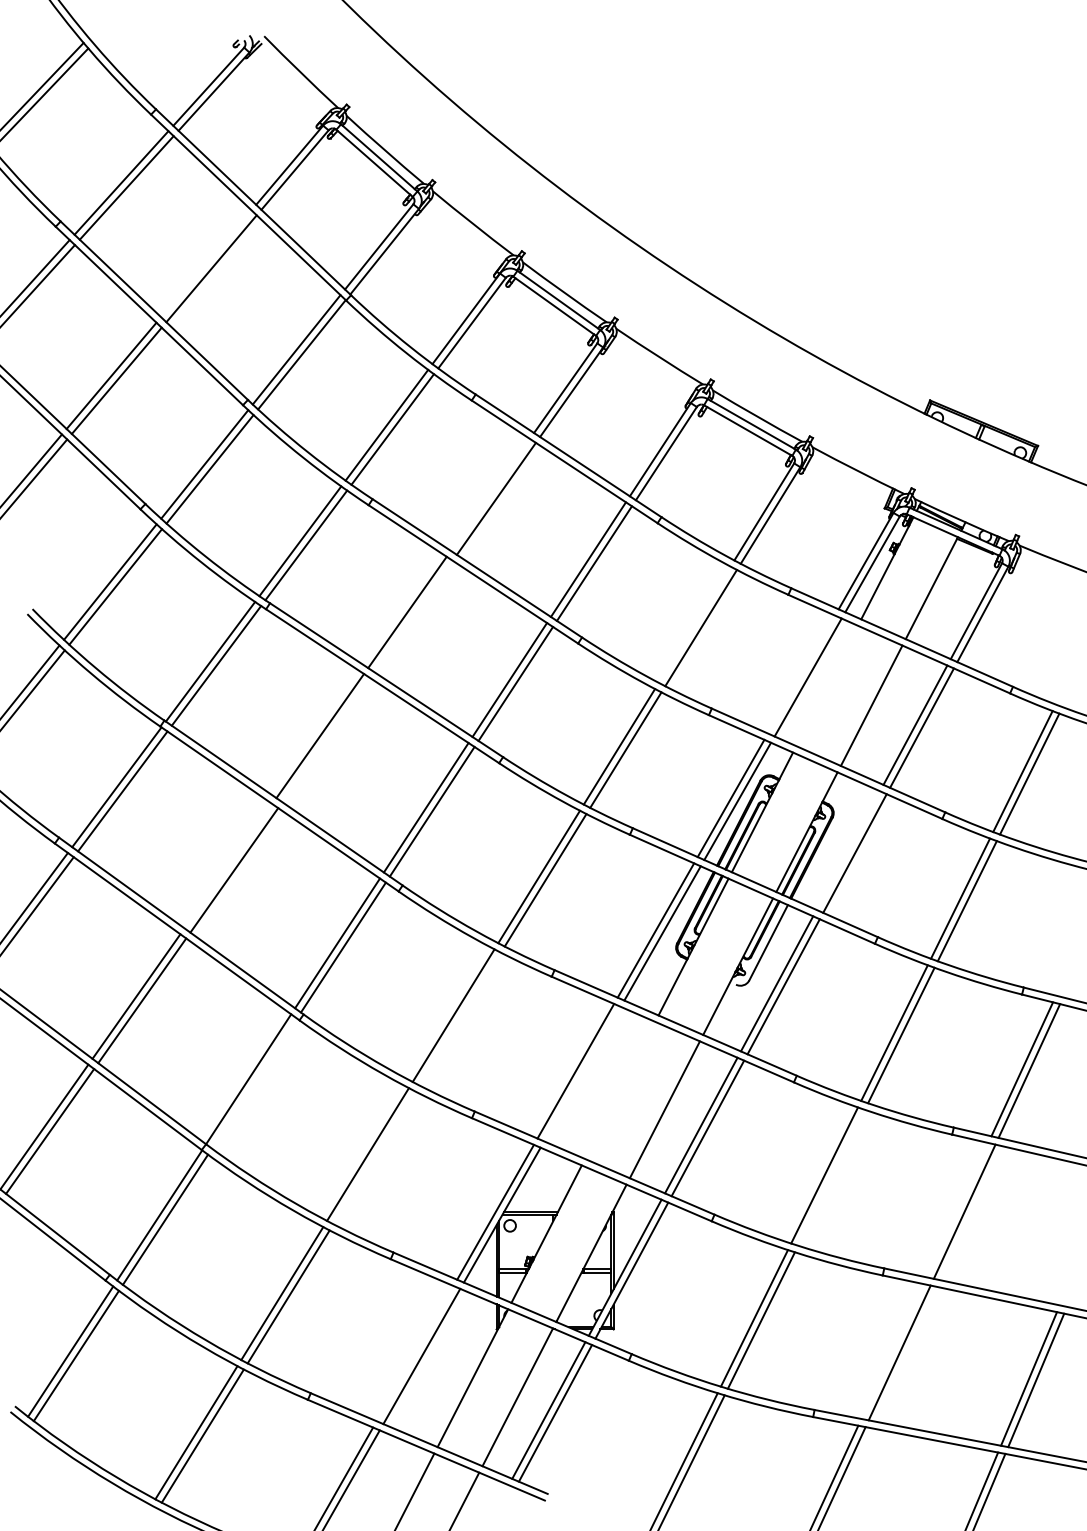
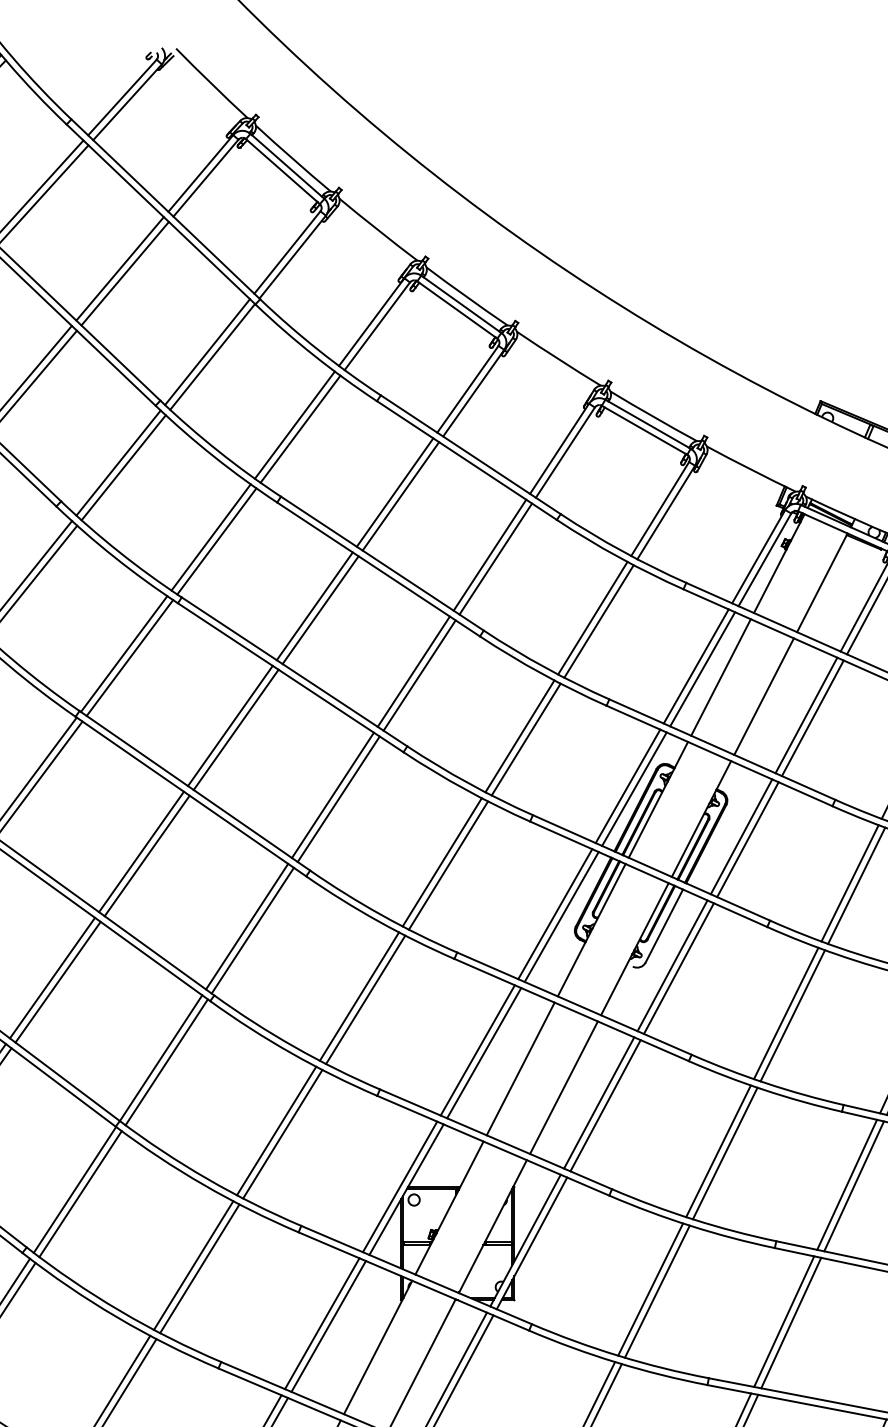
line: (206, 263) -> (120, 268), added
line: (489, 494) -> (394, 492), added
line: (413, 616) -> (320, 610), added
line: (694, 624) -> (592, 617), added
line: (801, 674) -> (696, 666), added
line: (826, 685) -> (720, 677), added
line: (326, 739) -> (236, 729), added
line: (848, 850) -> (741, 836), added
line: (228, 866) -> (141, 852), added
line: (459, 1018) -> (365, 999), added
line: (582, 1073) -> (484, 1052), added
line: (254, 1083) -> (166, 1062), added
line: (620, 1090) -> (520, 1069), added
line: (374, 1157) -> (282, 1133), added
line: (831, 1177) -> (725, 1153), added
line: (957, 1209) -> (847, 1184), added
line: (892, 1351) -> (784, 1321), added
line: (414, 1353) -> (321, 1323), added

